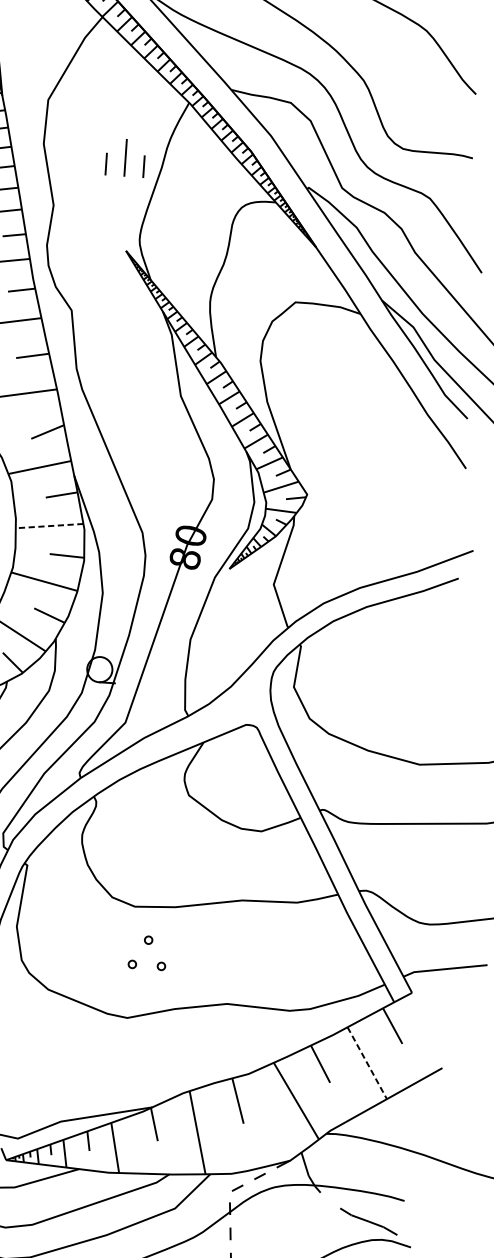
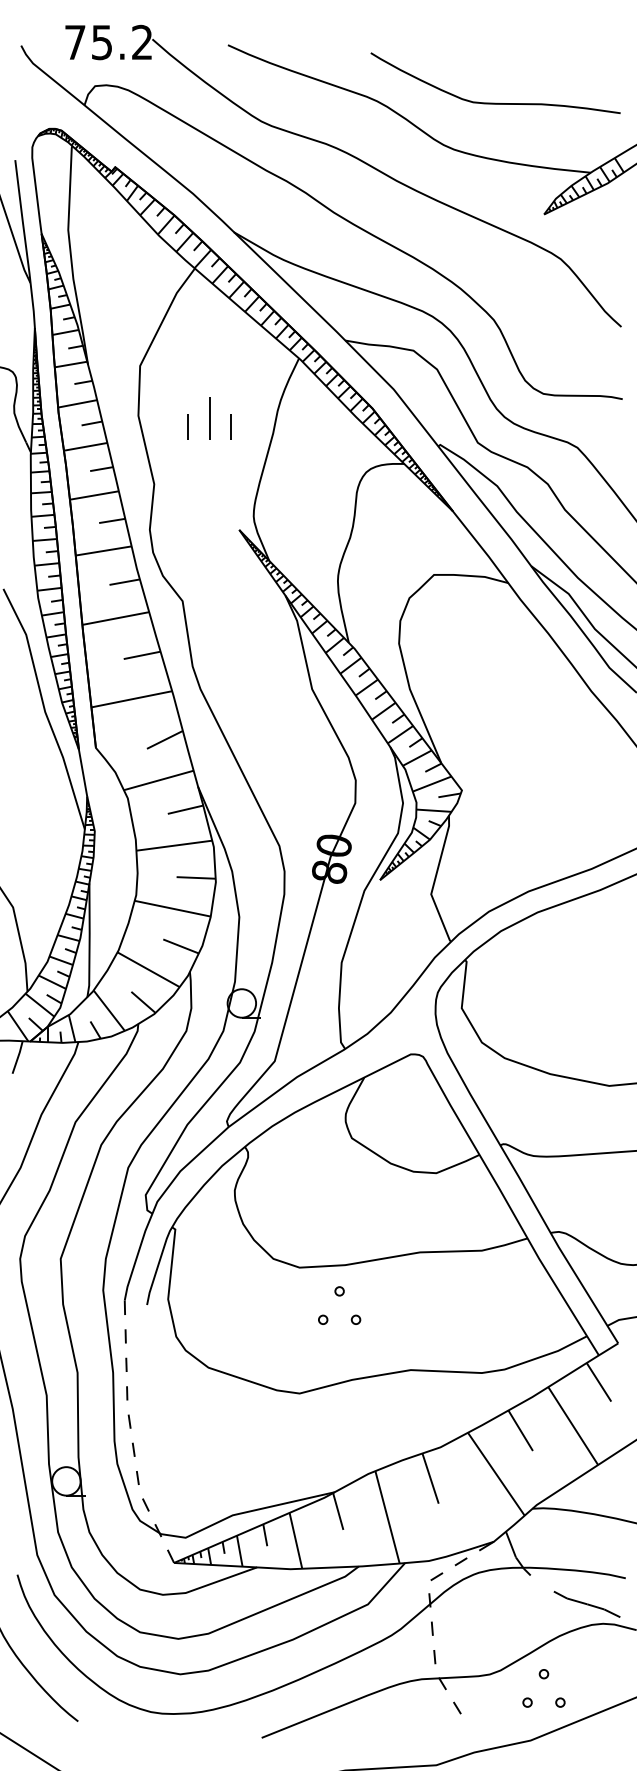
part: (125, 158) -> (209, 418), moved
line: (48, 525) -> (173, 845), dashed -> solid
part: (148, 944) -> (339, 1296), moved
line: (367, 1063) -> (573, 1426), dashed -> solid

